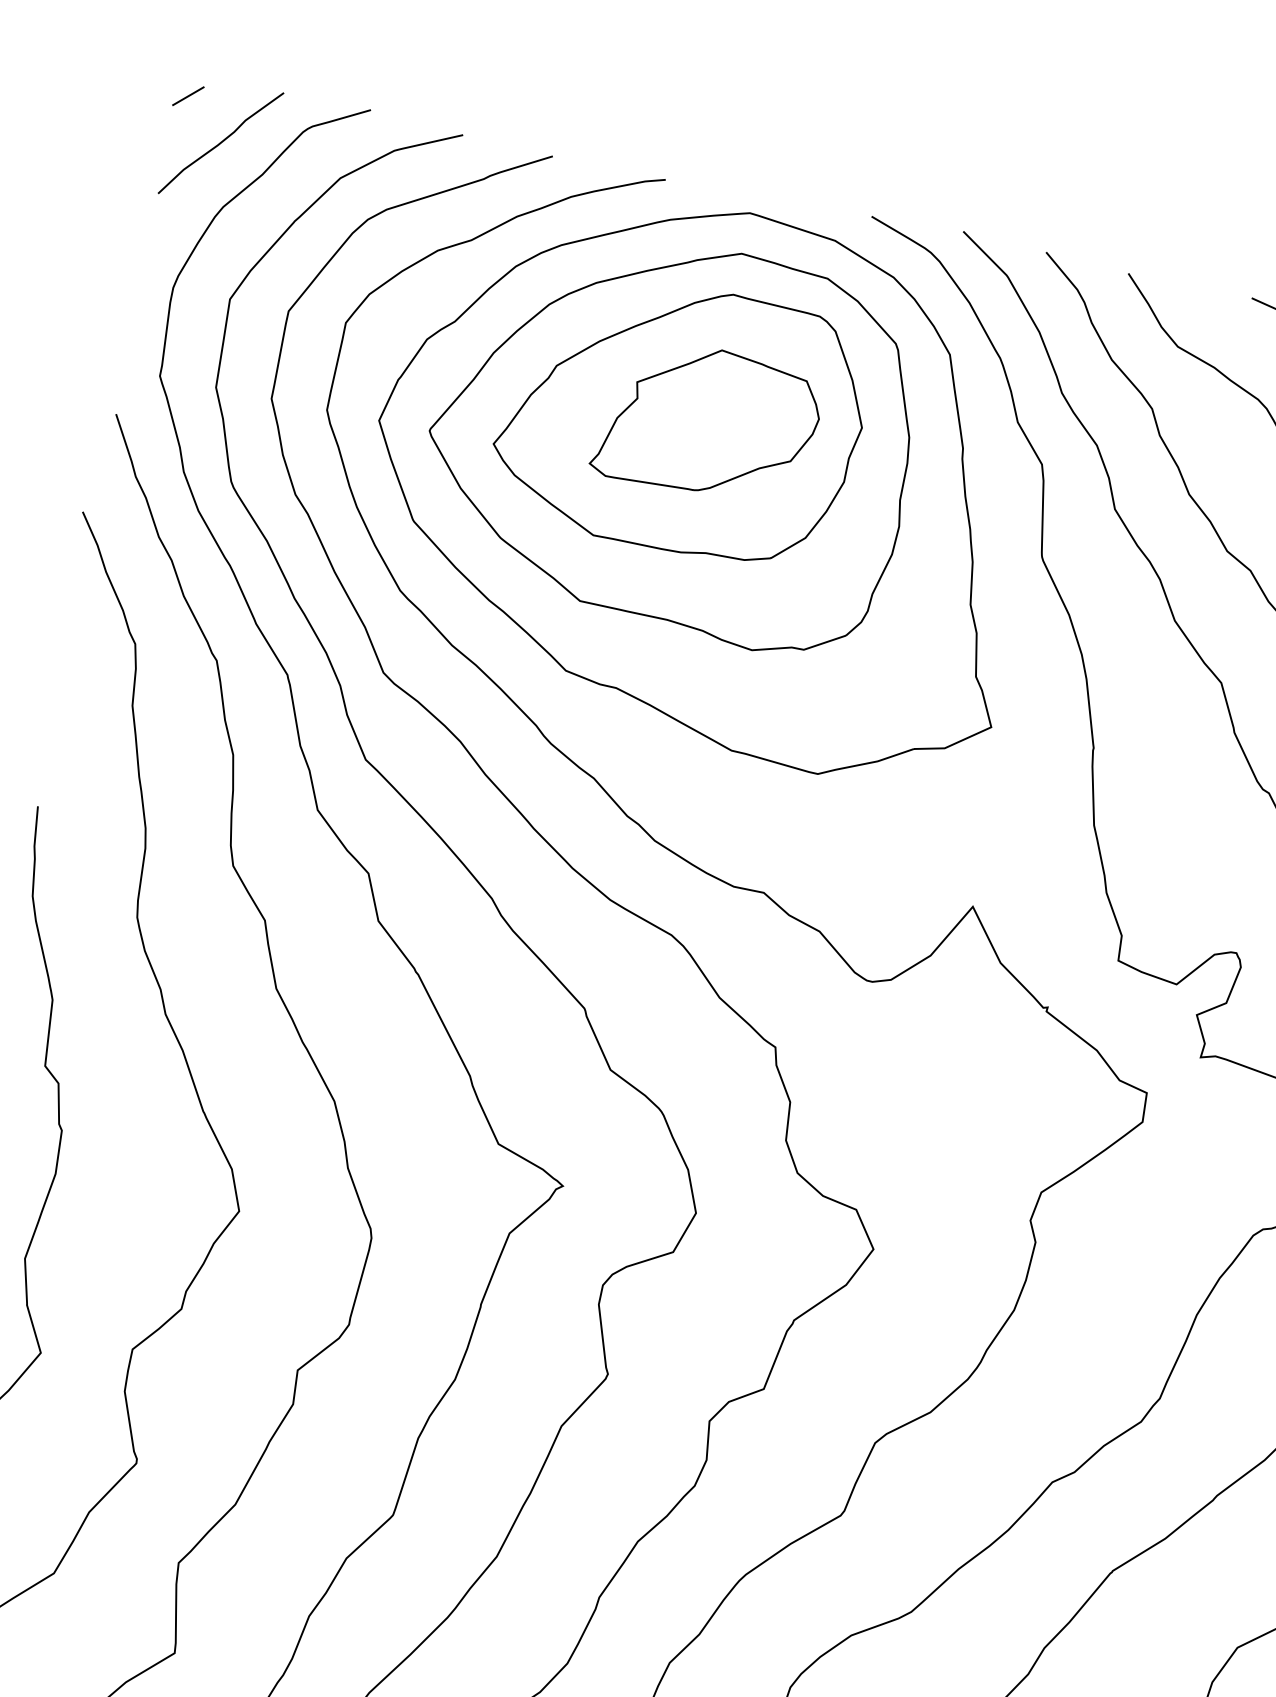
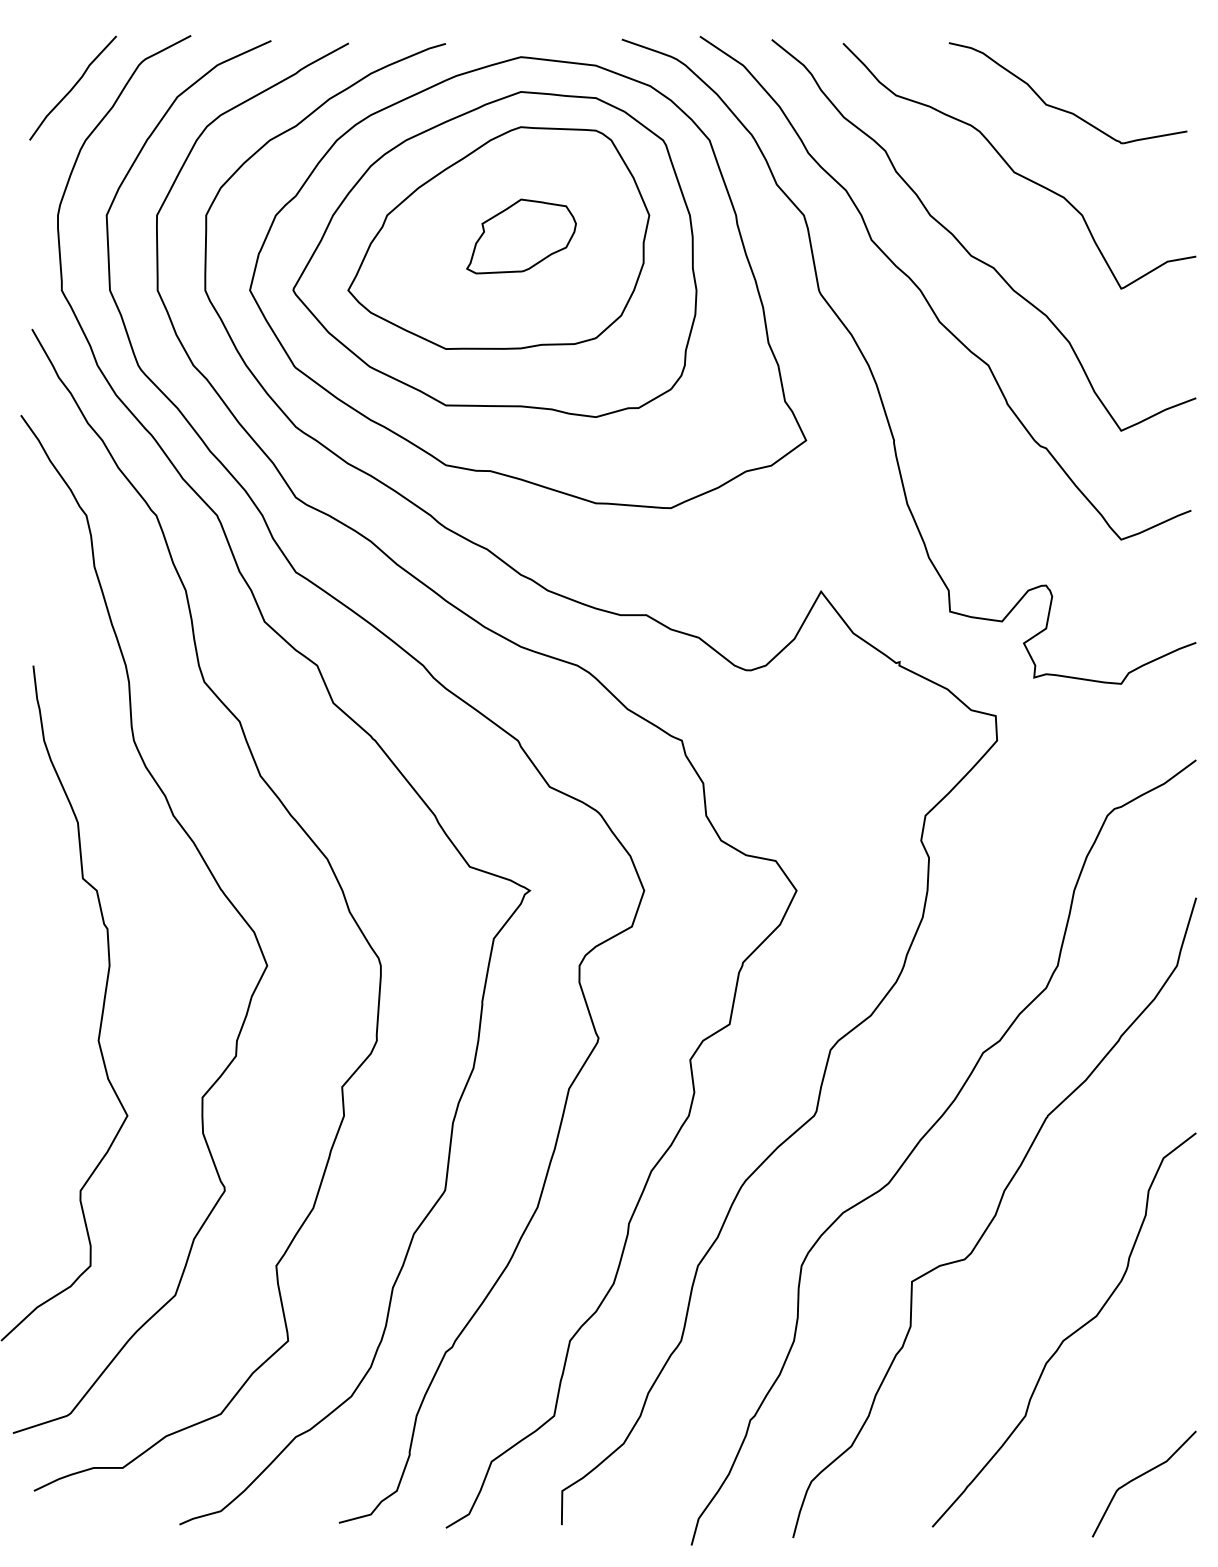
line: (188, 95) -> (38, 54), removed
part: (708, 422) -> (521, 236), size x0.6

